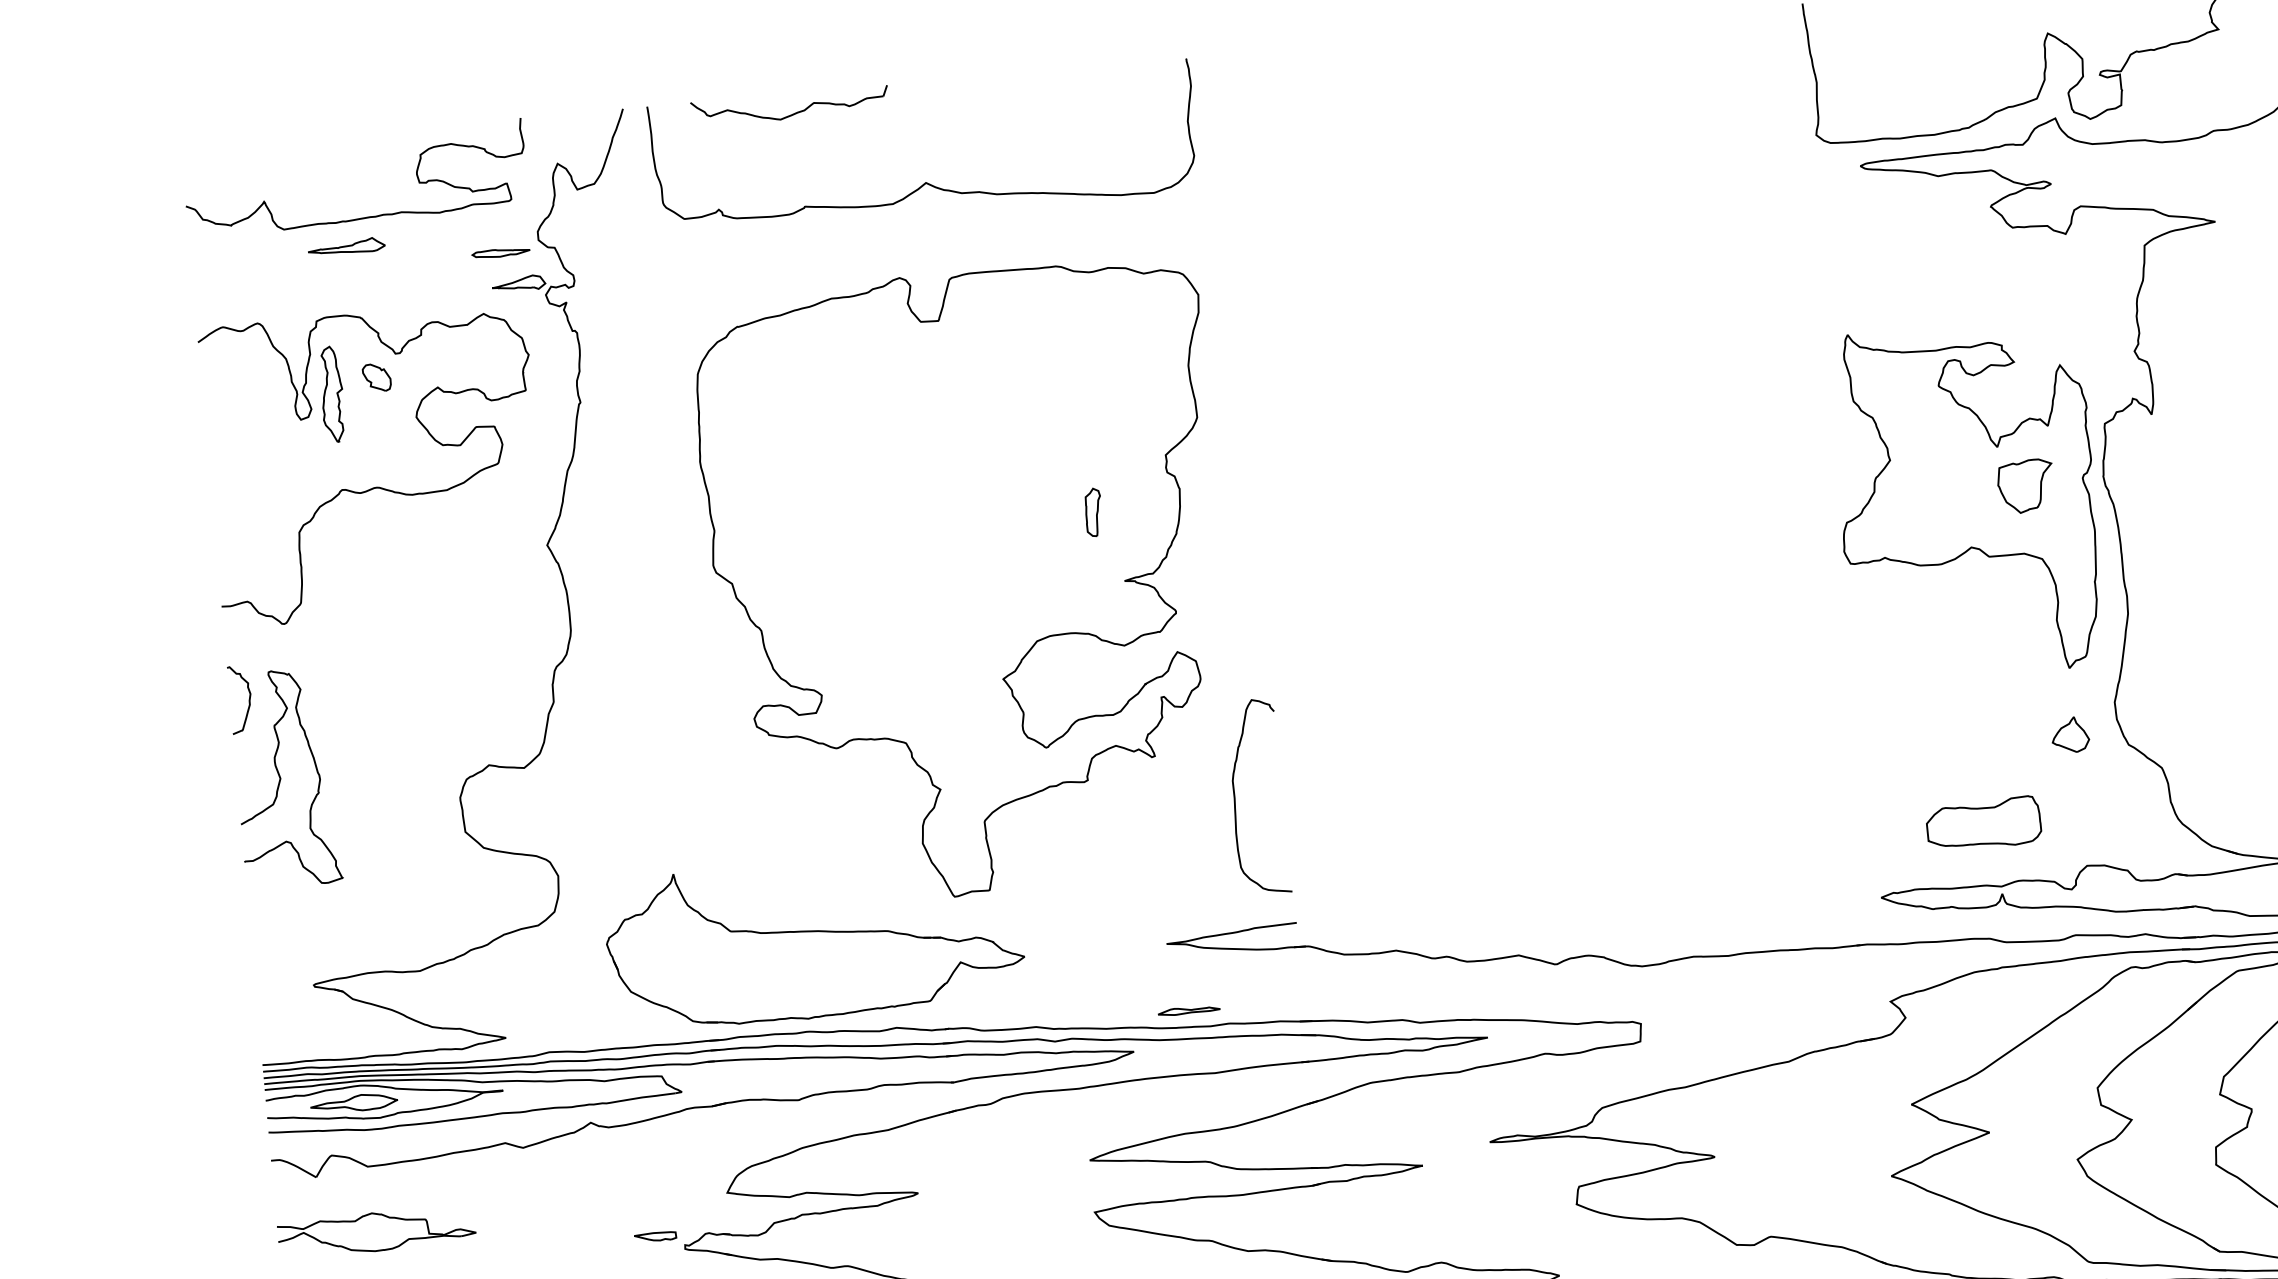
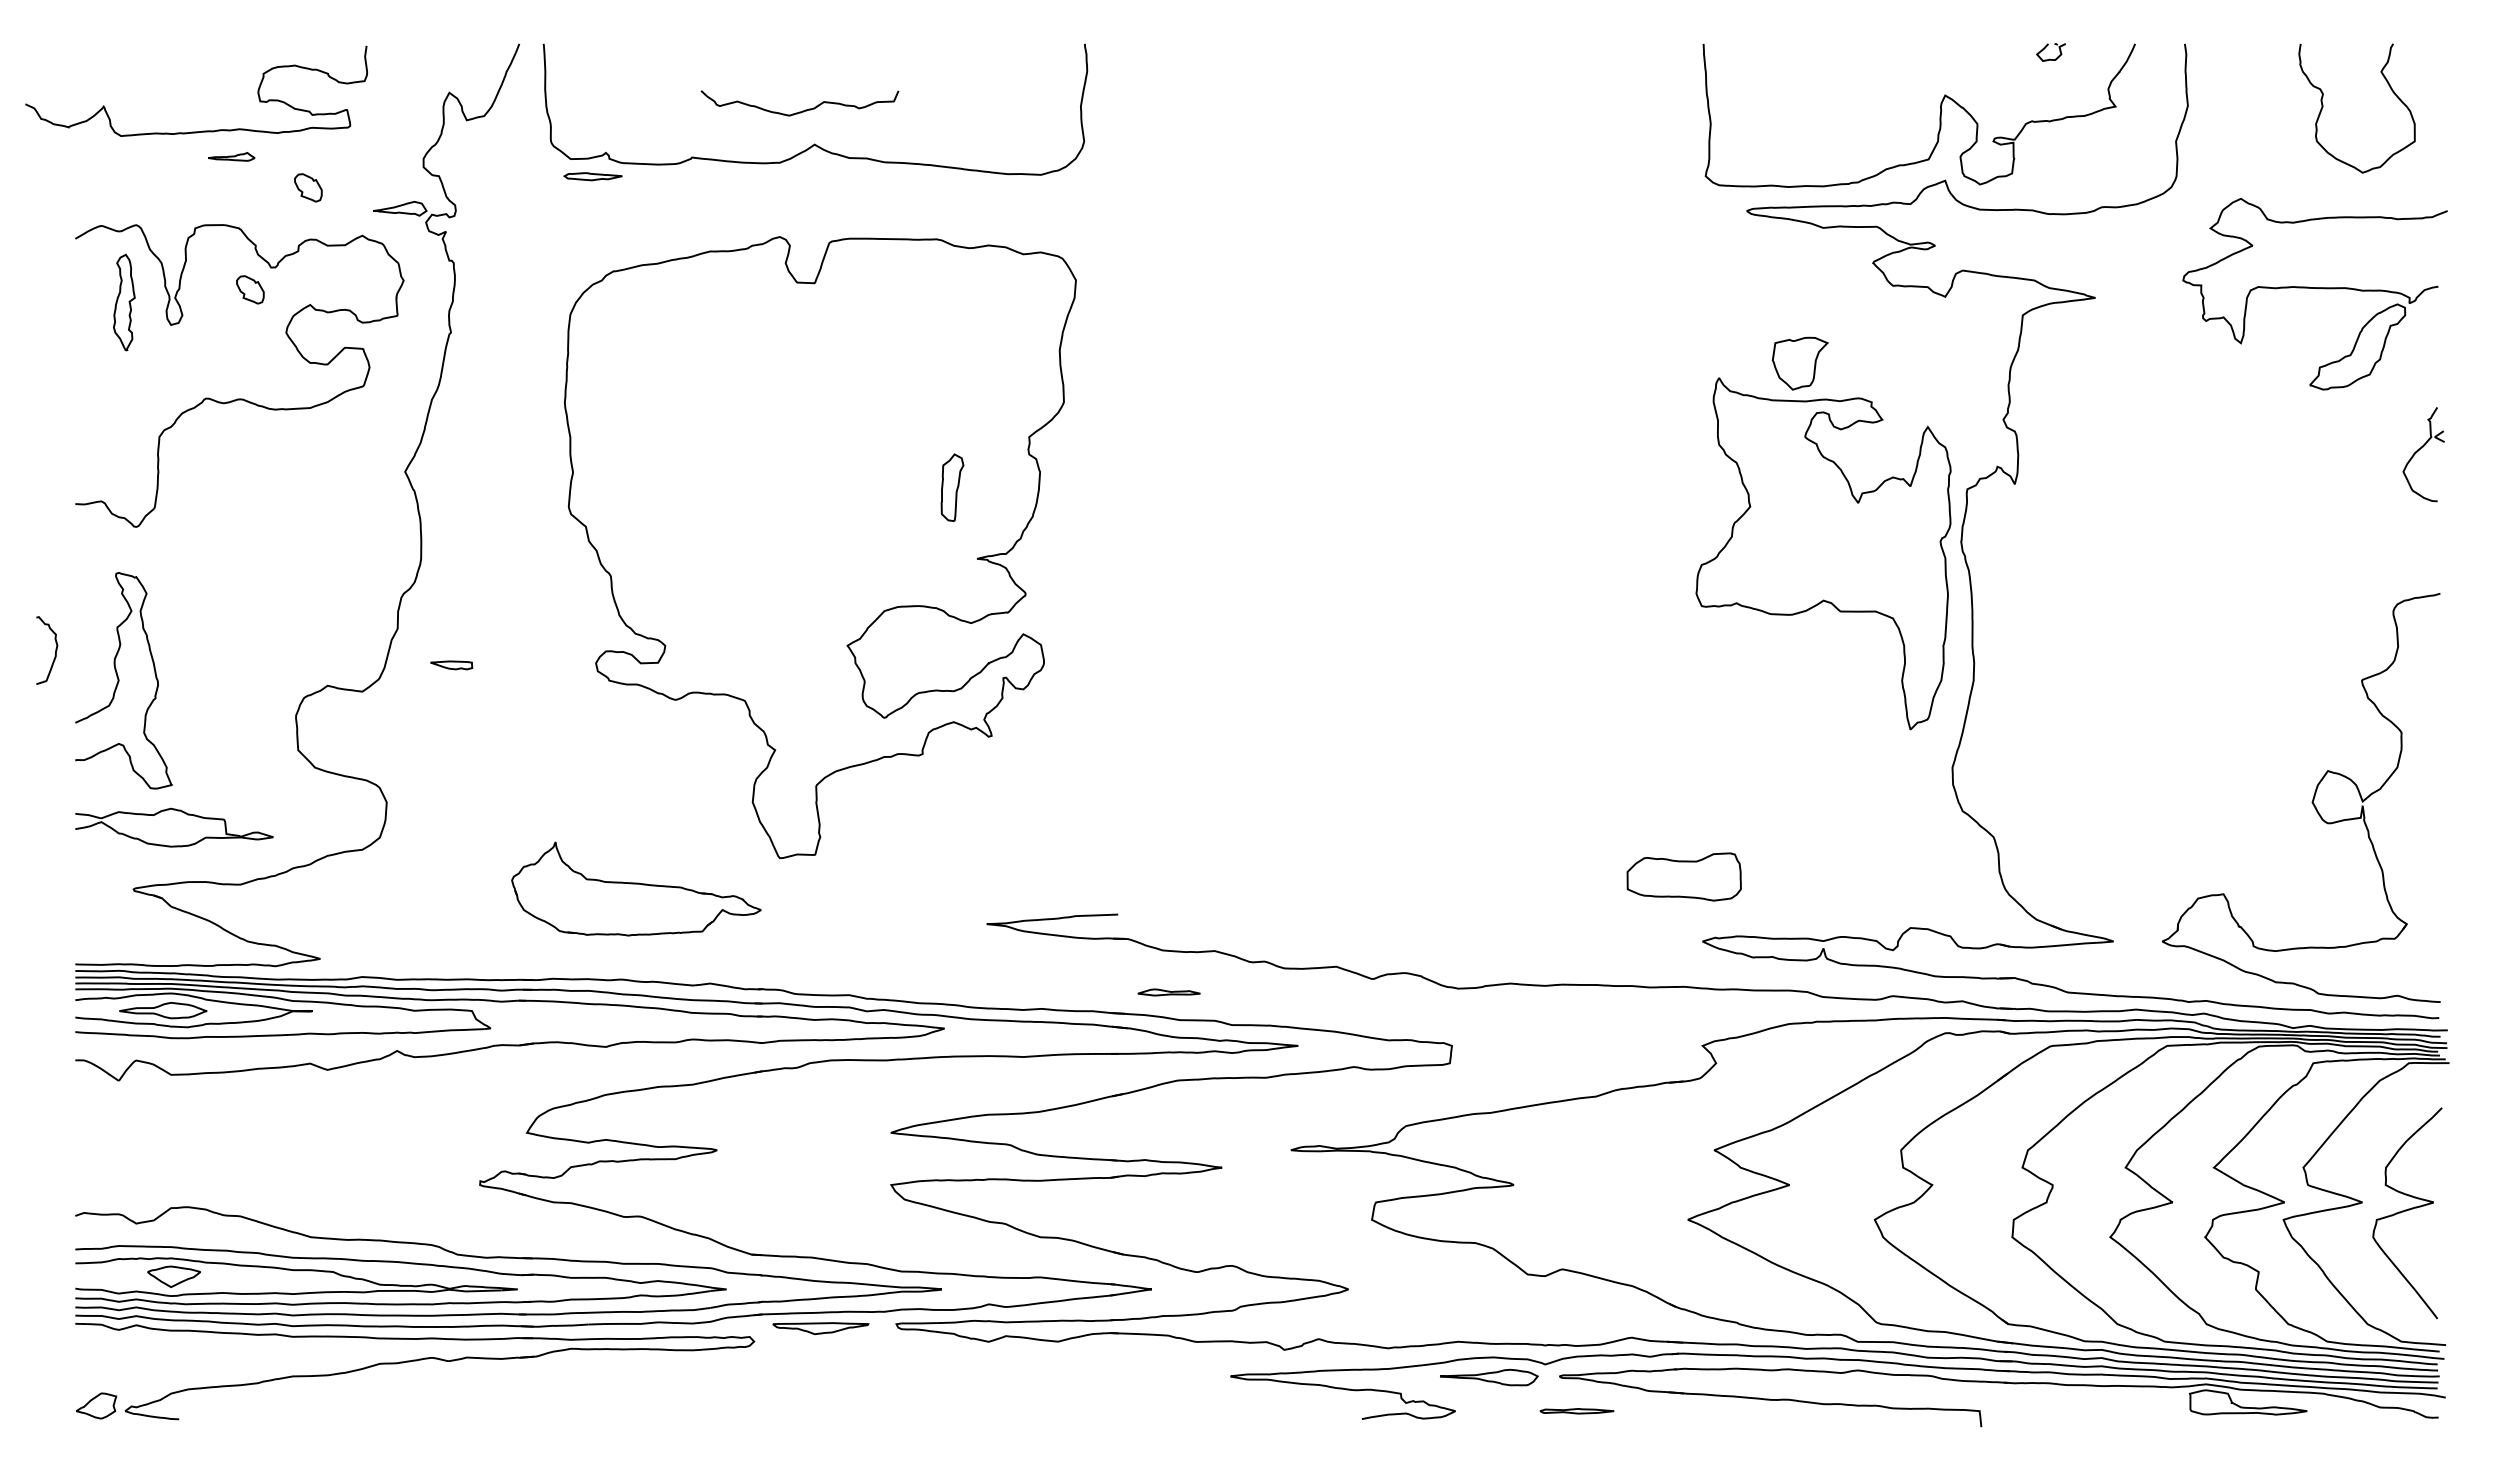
part: (793, 113) -> (802, 110), moved
curve: (364, 216) -> (202, 130), moved
part: (346, 246) -> (231, 156), size x0.6
part: (500, 252) -> (592, 176), moved
part: (425, 270) -> (308, 187), added
part: (332, 394) -> (124, 302), moved
part: (2025, 486) -> (1799, 363), moved
part: (1092, 512) -> (951, 487), size x1.4
curve: (249, 699) -> (55, 650), moved
part: (2070, 735) -> (1905, 796), removed
curve: (1235, 798) -> (1068, 785), removed
part: (1982, 823) -> (1683, 876), moved
part: (814, 939) -> (636, 888), size x0.6
part: (1188, 1010) -> (1168, 992), moved
part: (378, 1215) -> (177, 811), moved
part: (655, 1237) -> (451, 665), moved

